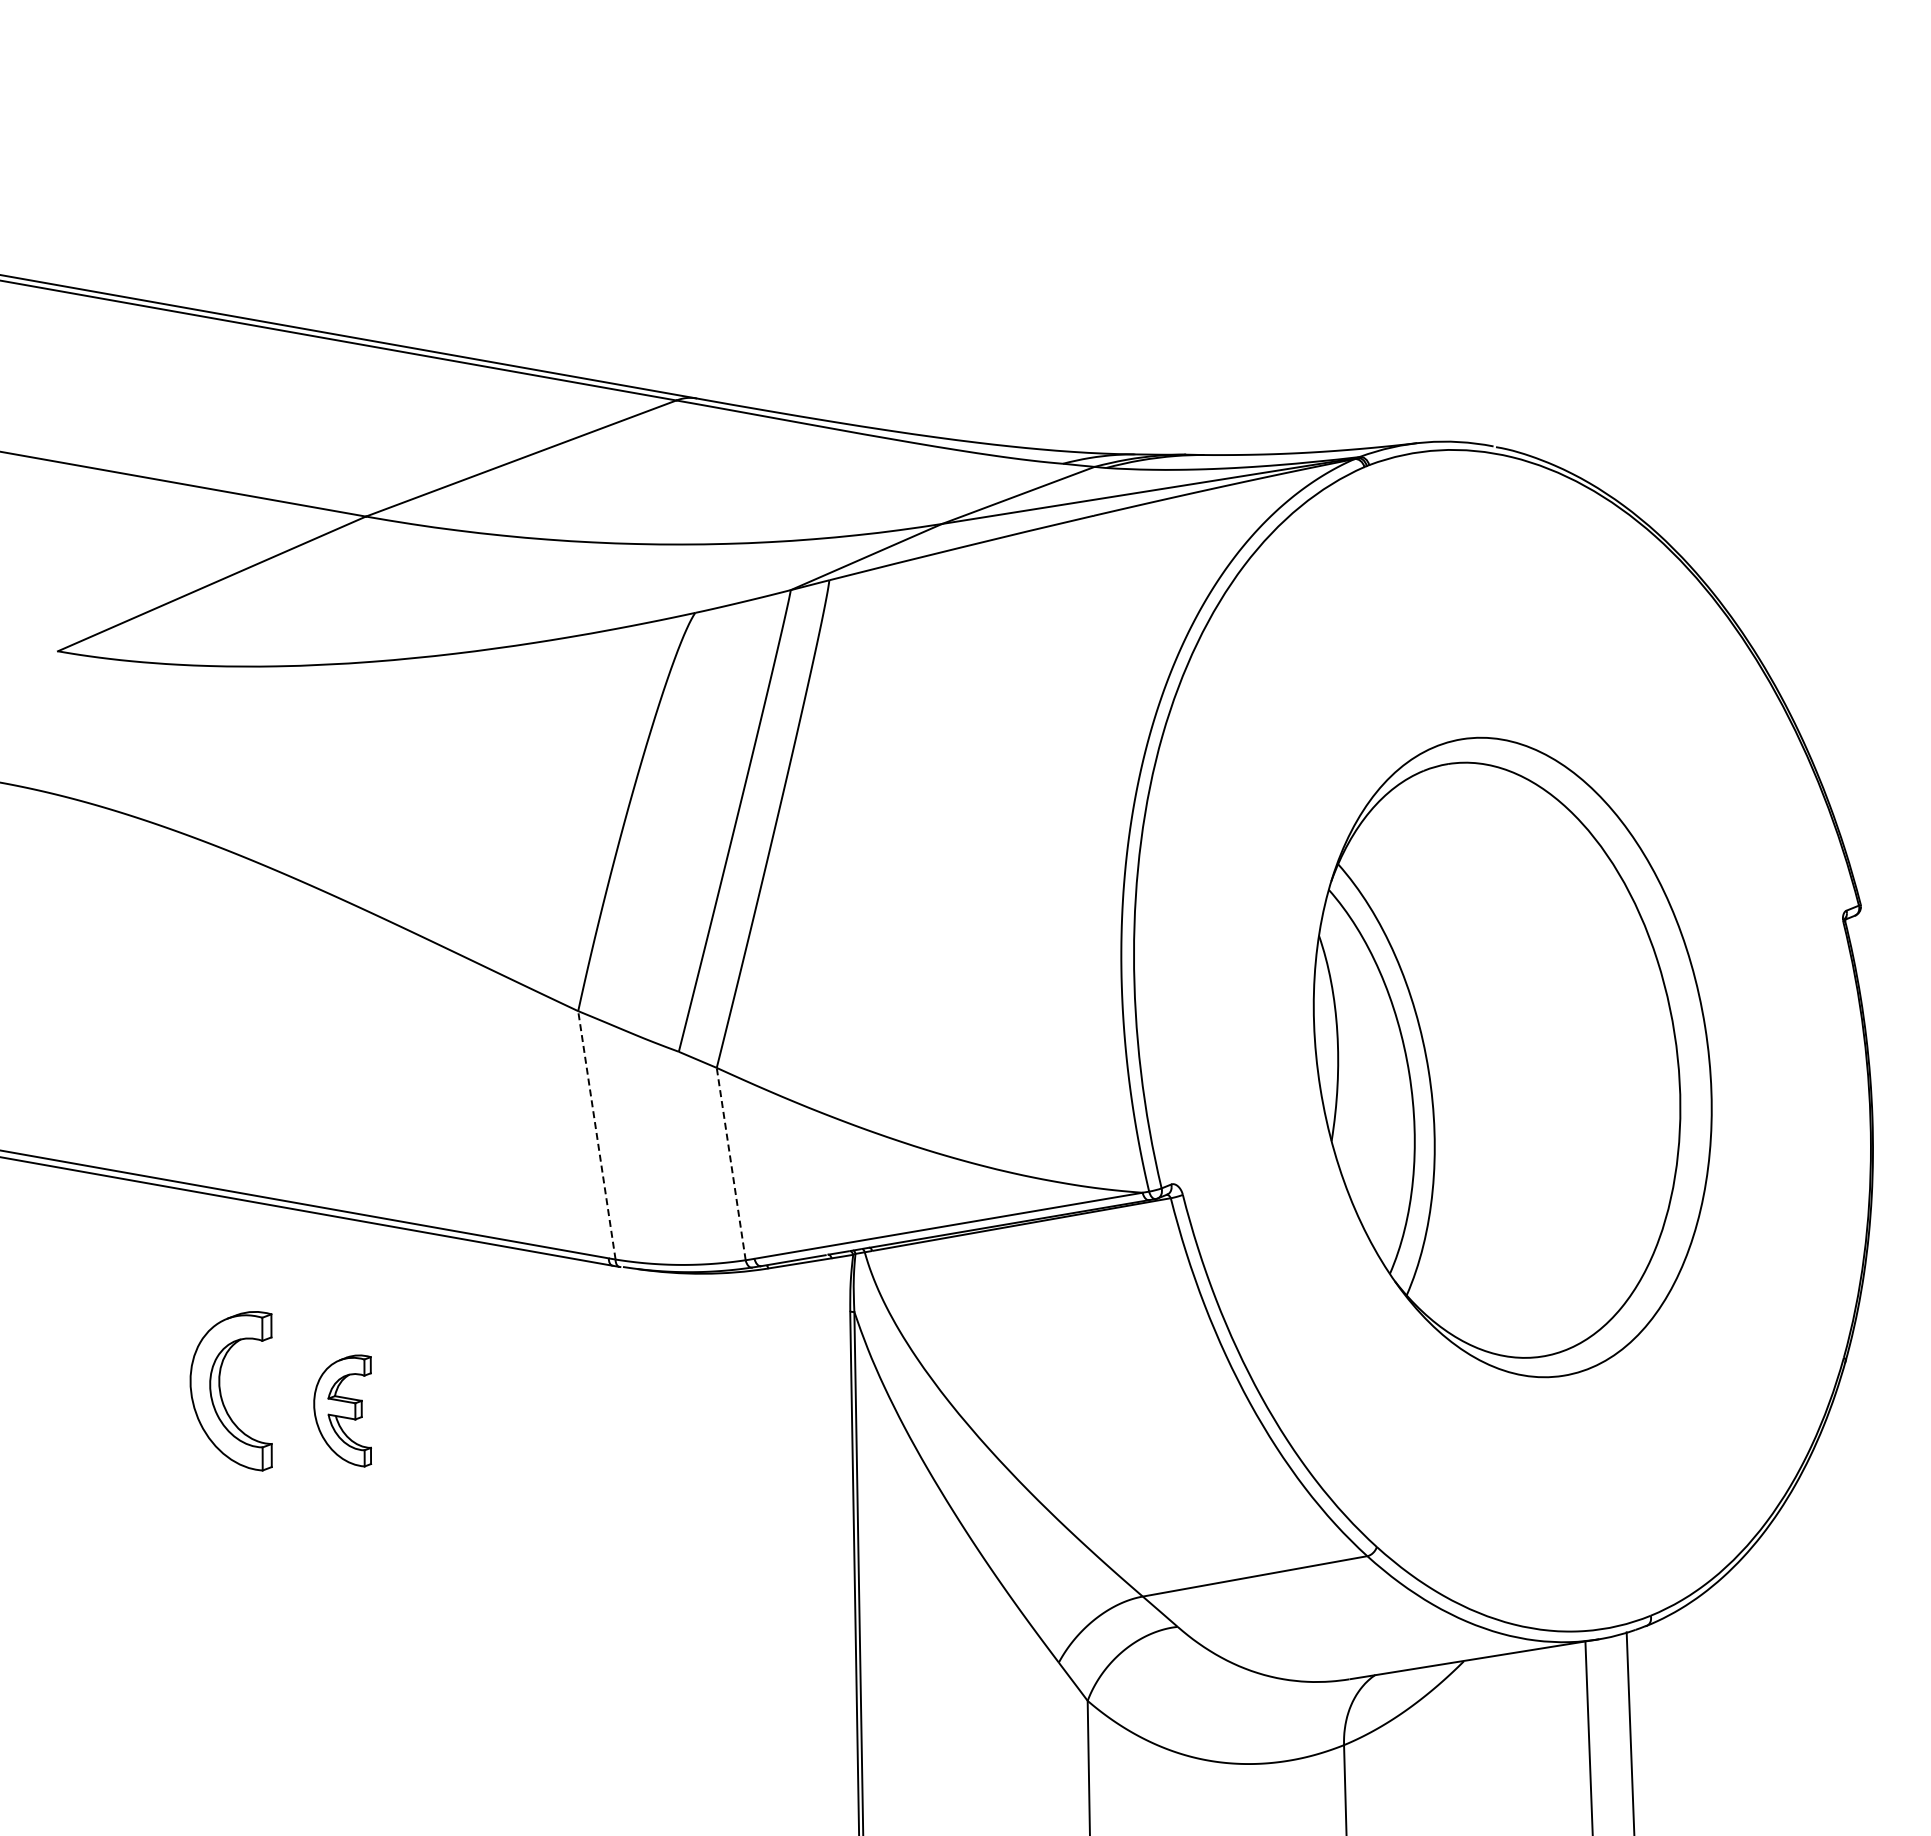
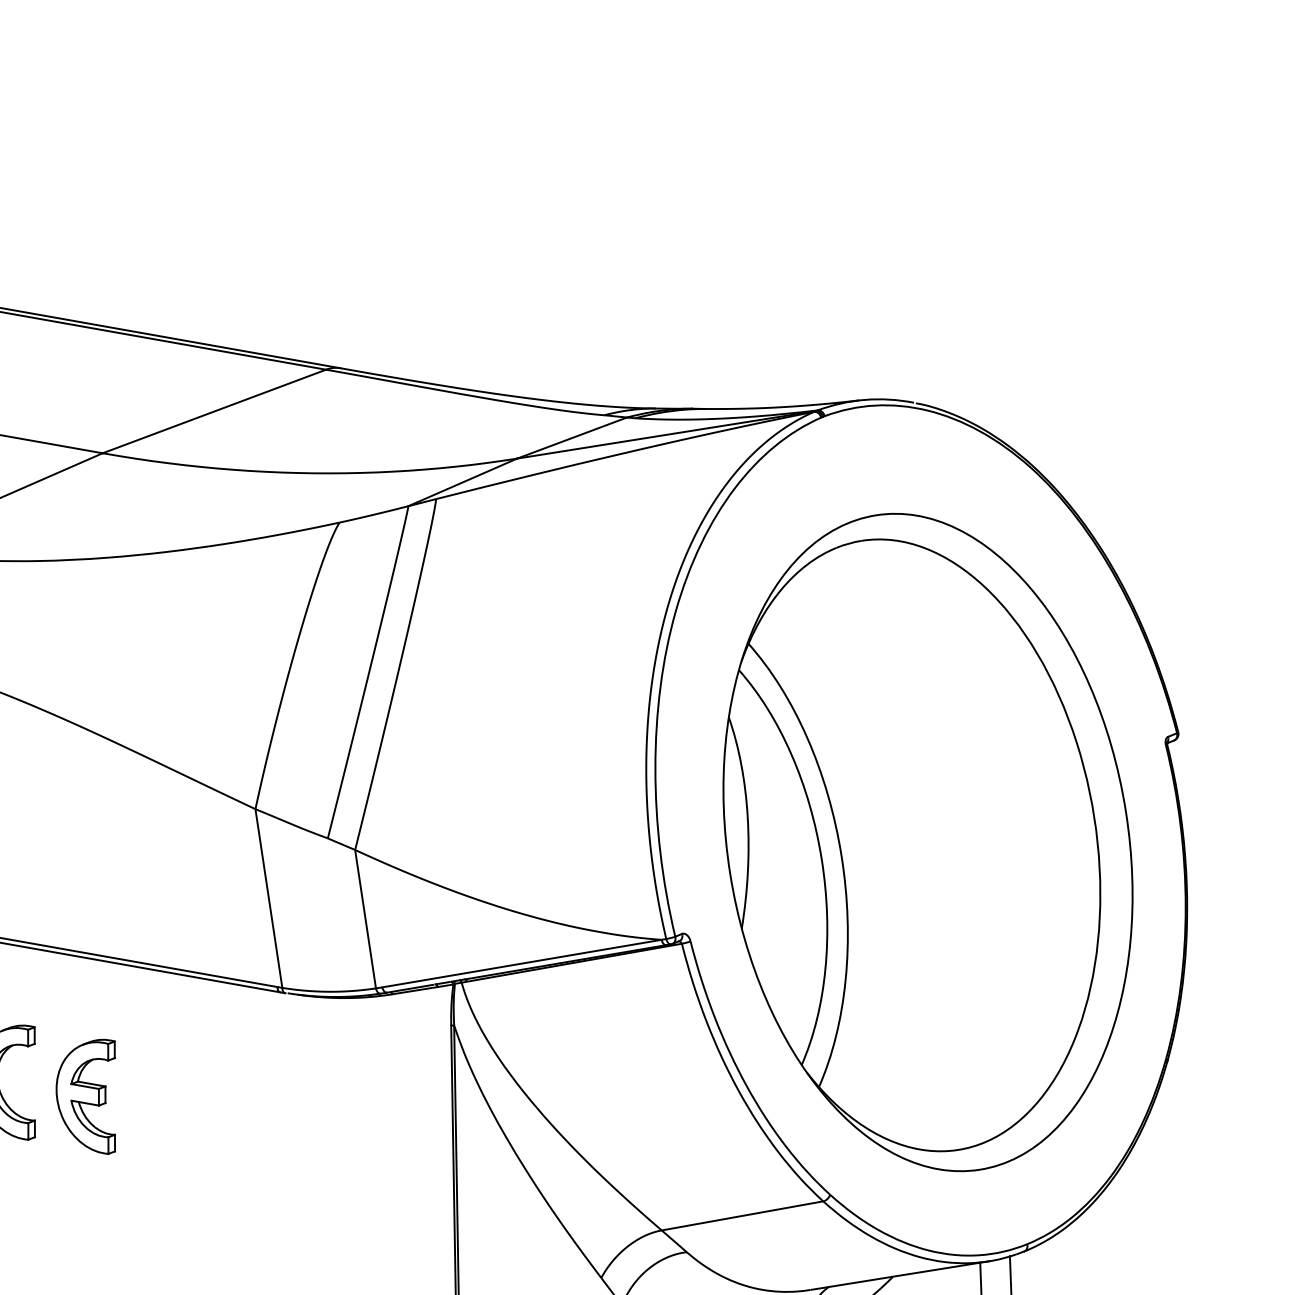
part: (1512, 1057) -> (927, 842), size x1.43
line: (596, 1135) -> (268, 898), dashed -> solid
line: (731, 1163) -> (365, 918), dashed -> solid
part: (342, 1410) -> (85, 1096), size x1.43

